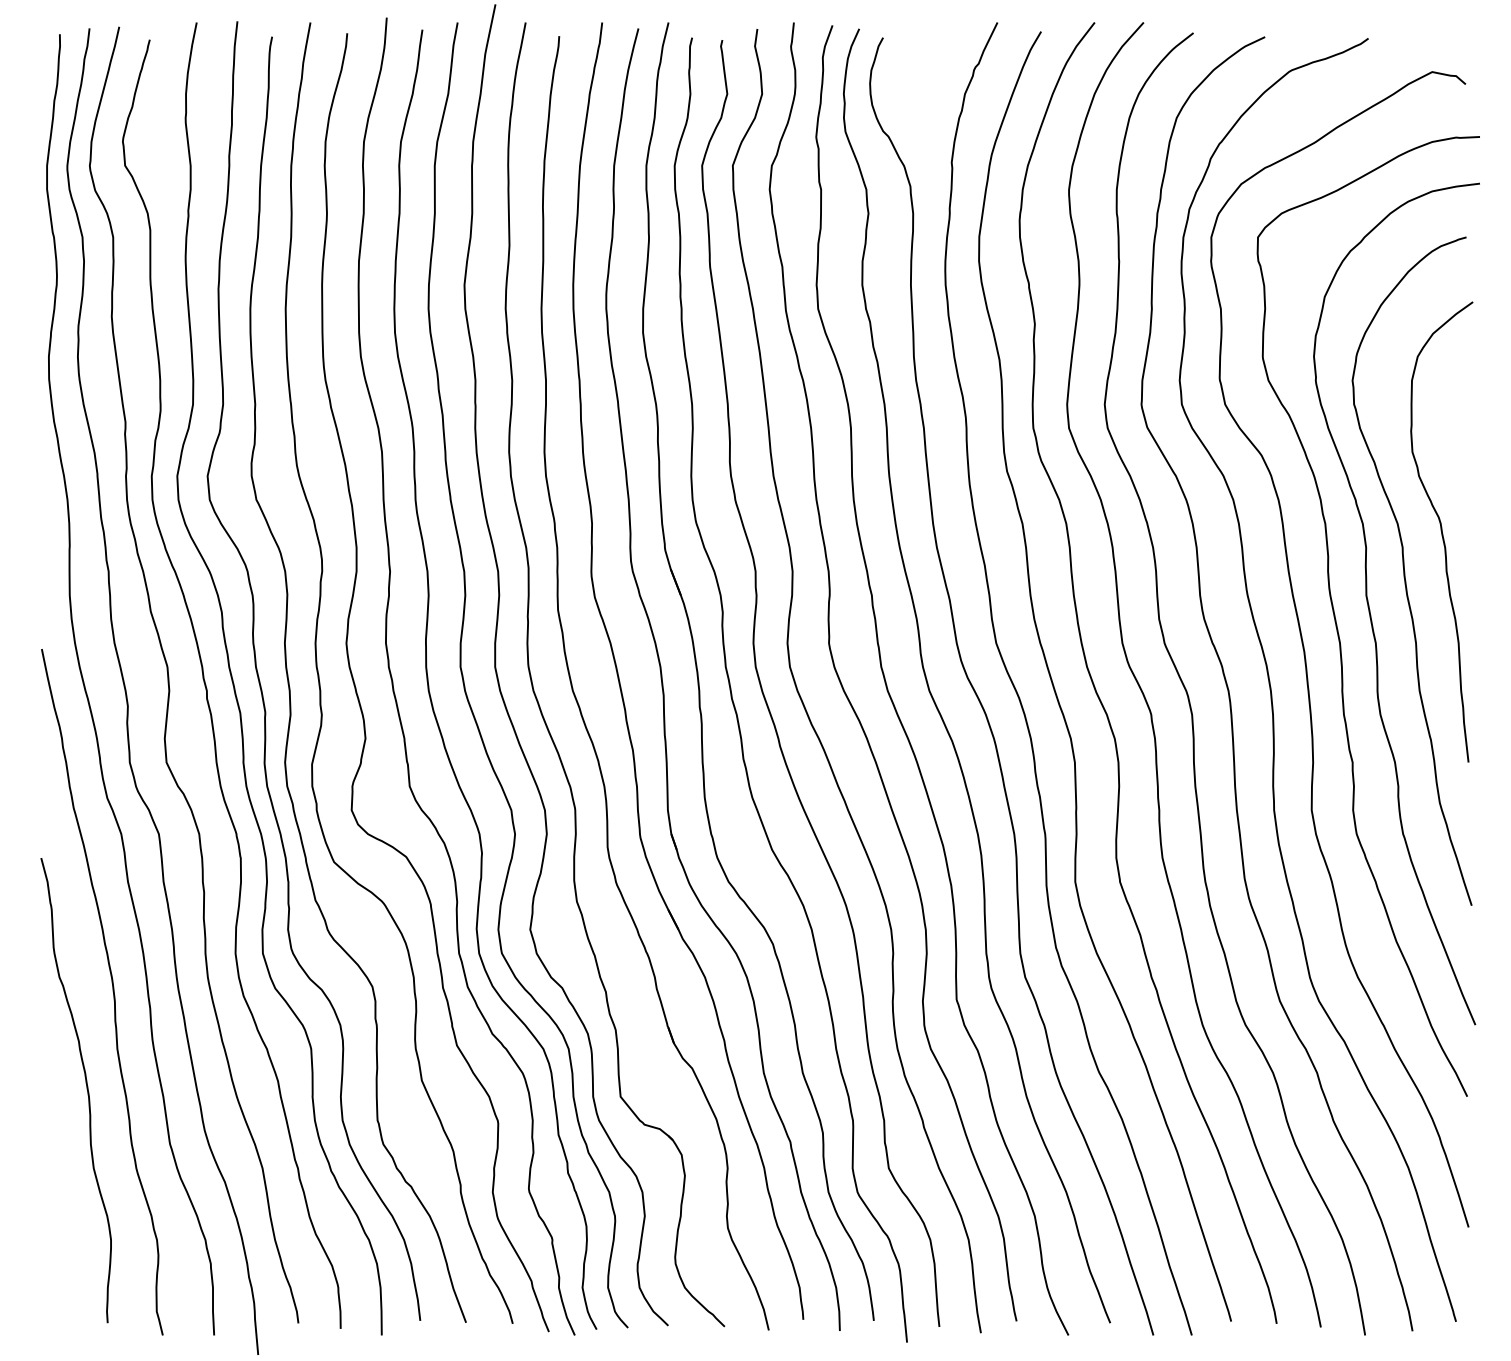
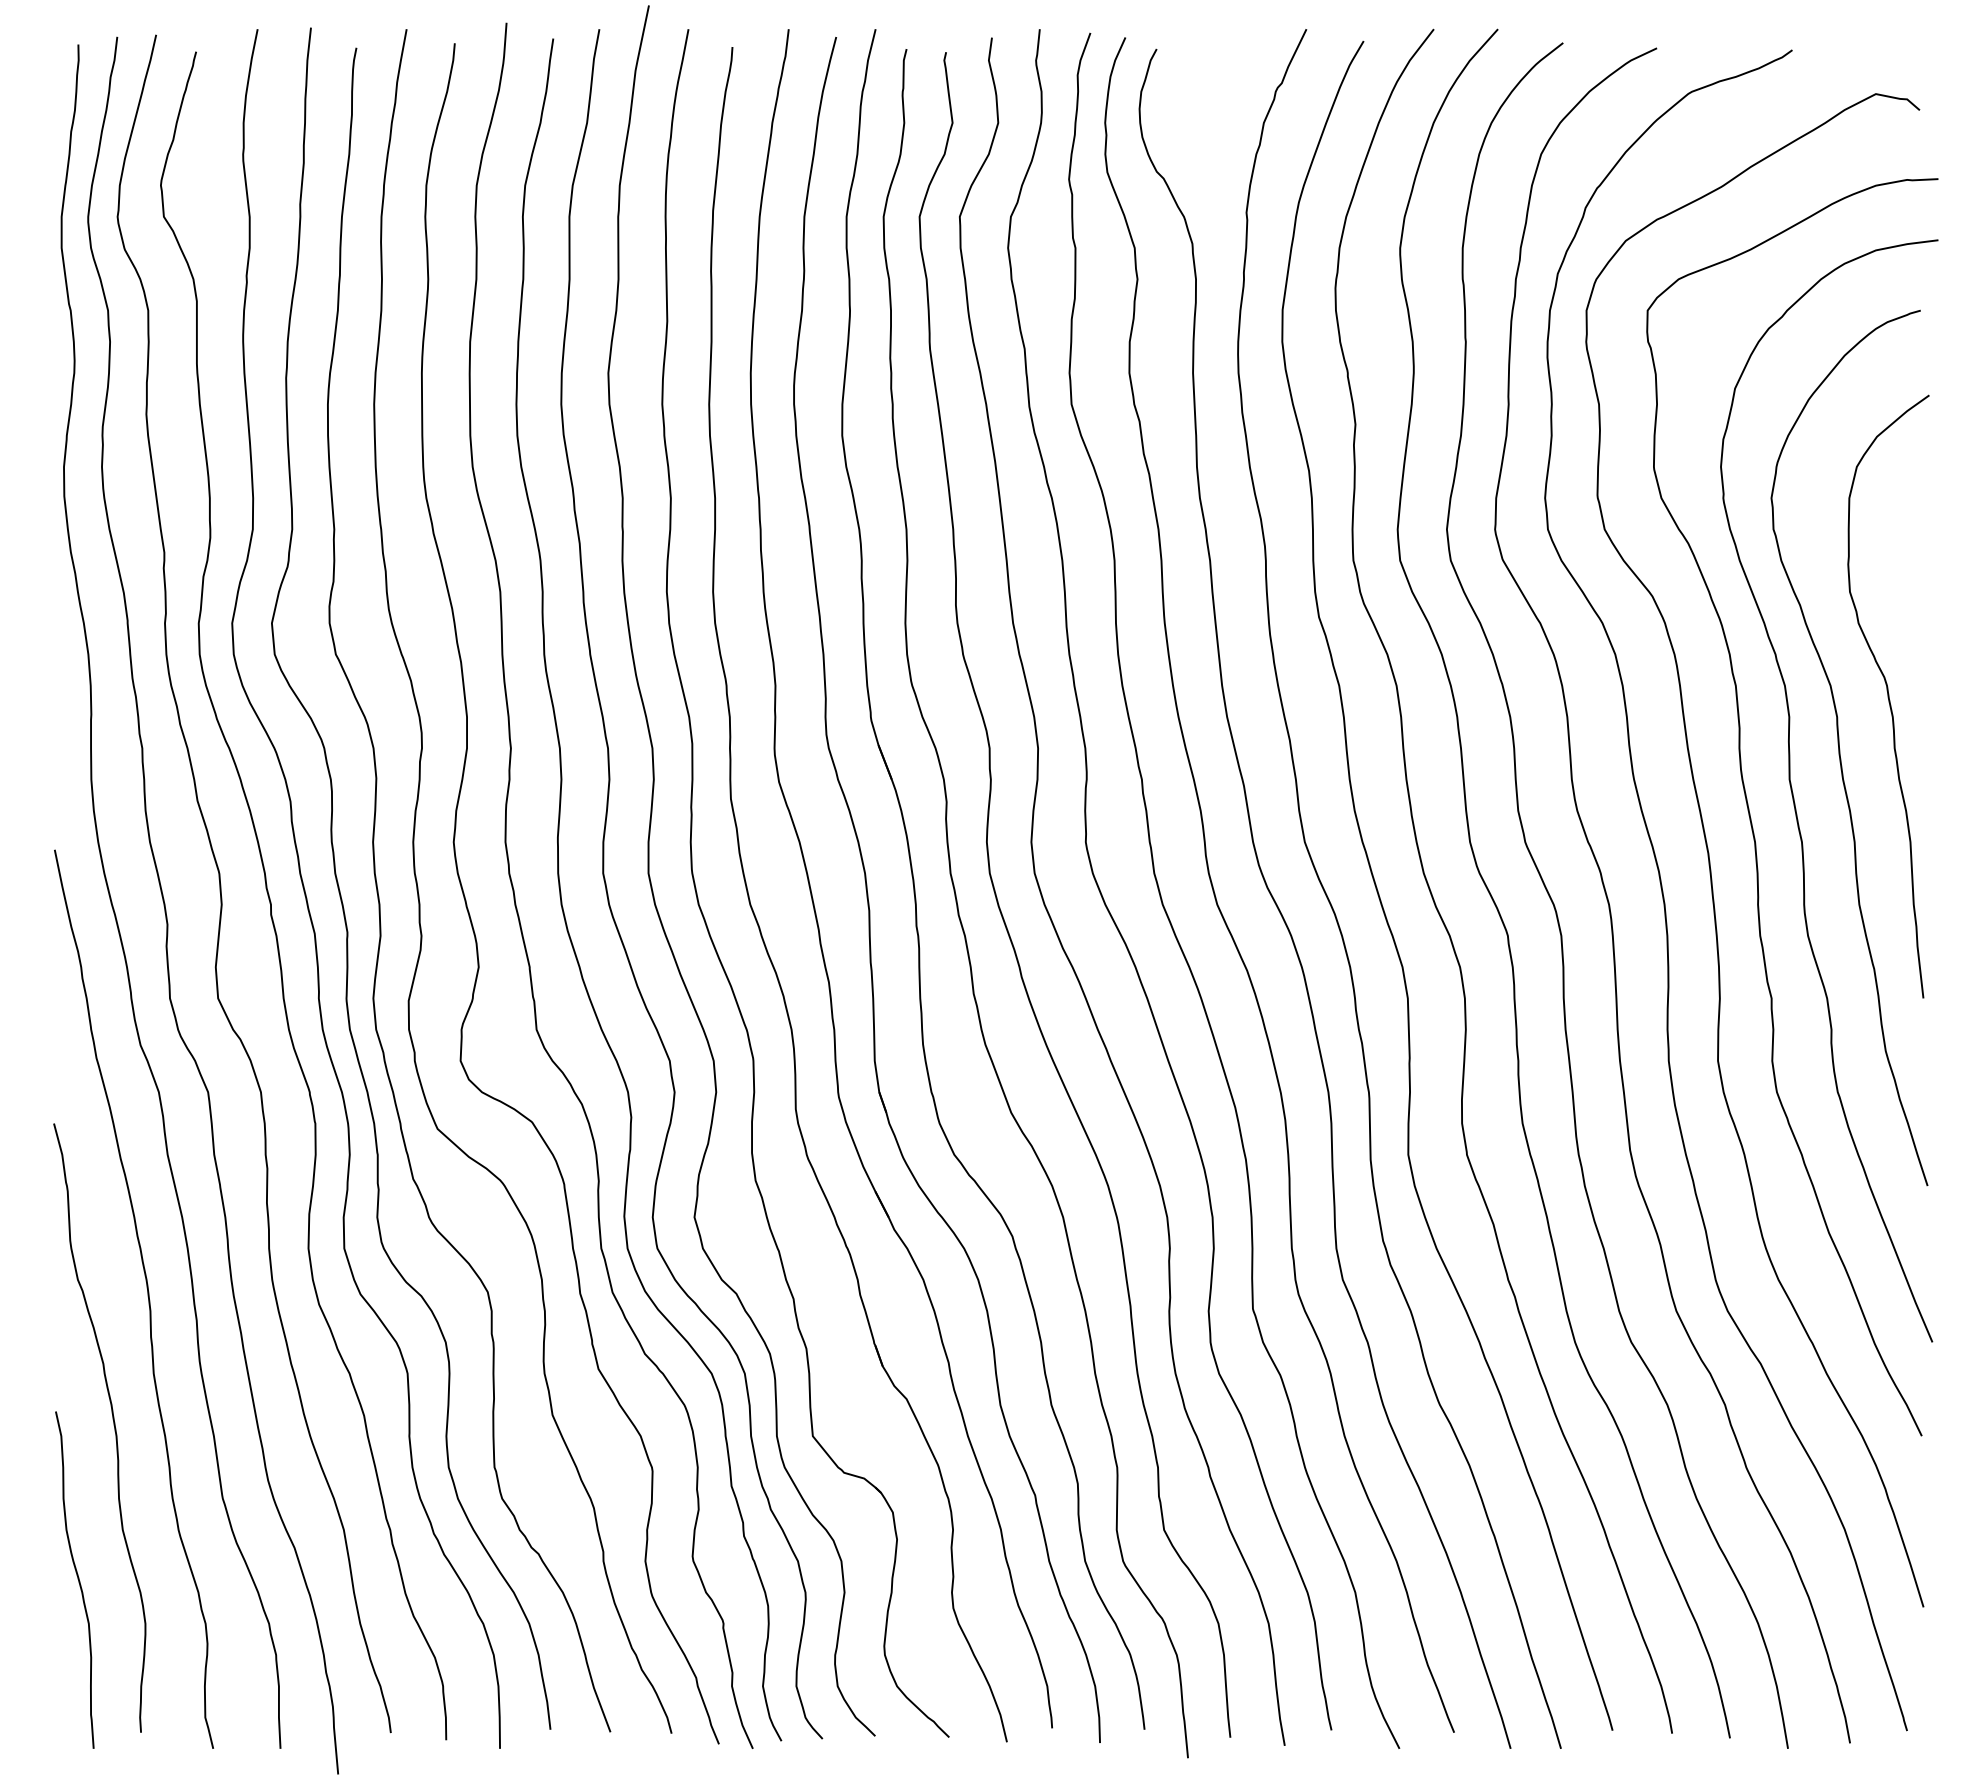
curve: (59, 1206) -> (77, 1579), added

